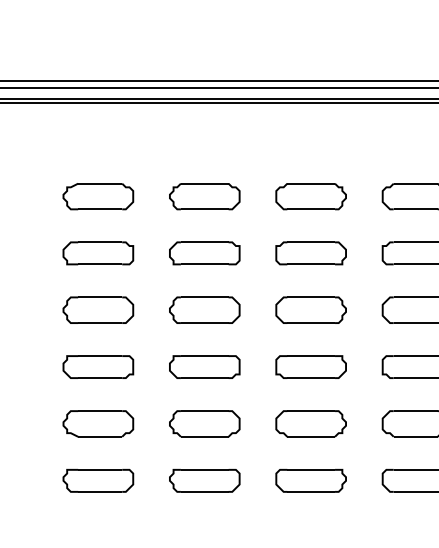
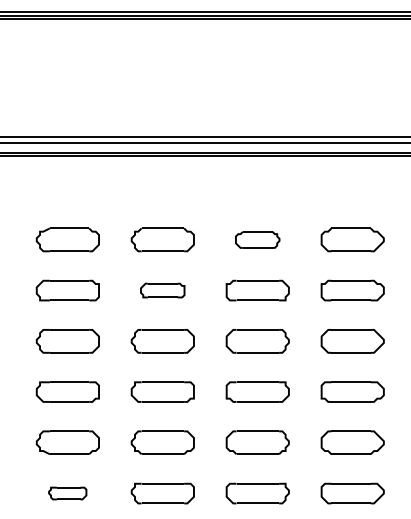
part: (310, 196) -> (257, 239), size x0.7
part: (204, 253) -> (162, 290), size x0.7
part: (97, 480) -> (67, 493), size x0.6

